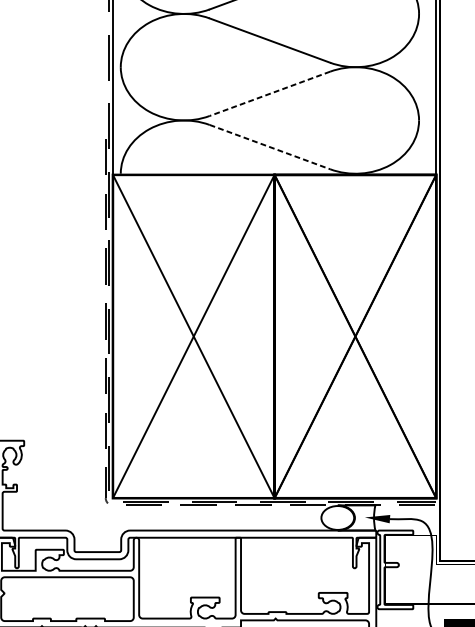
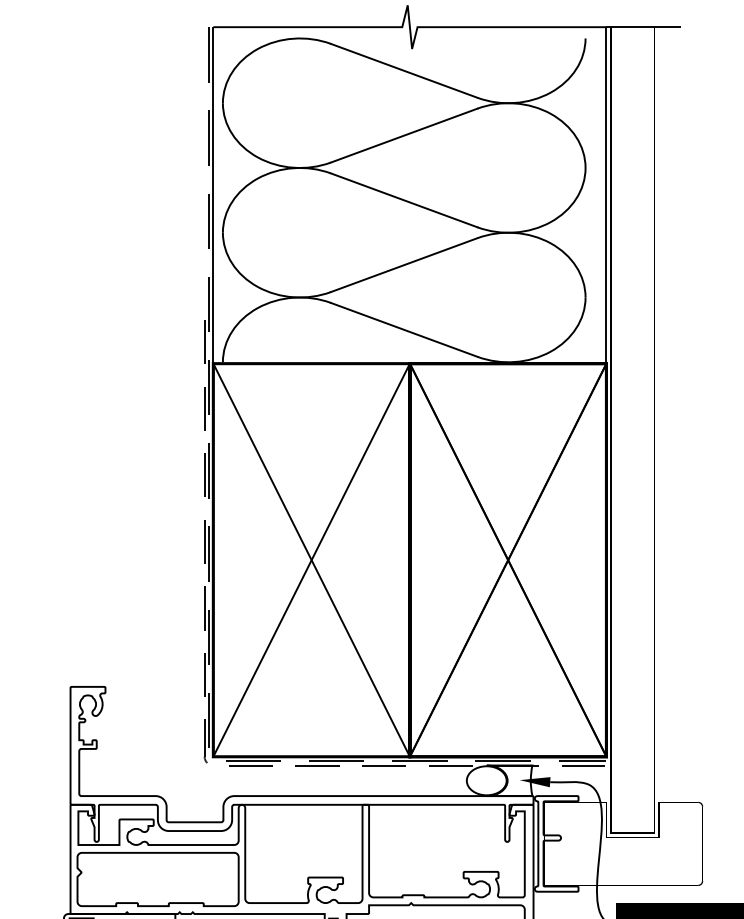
line: (269, 94) -> (403, 265), dashed -> solid
line: (270, 147) -> (404, 330), dashed -> solid

